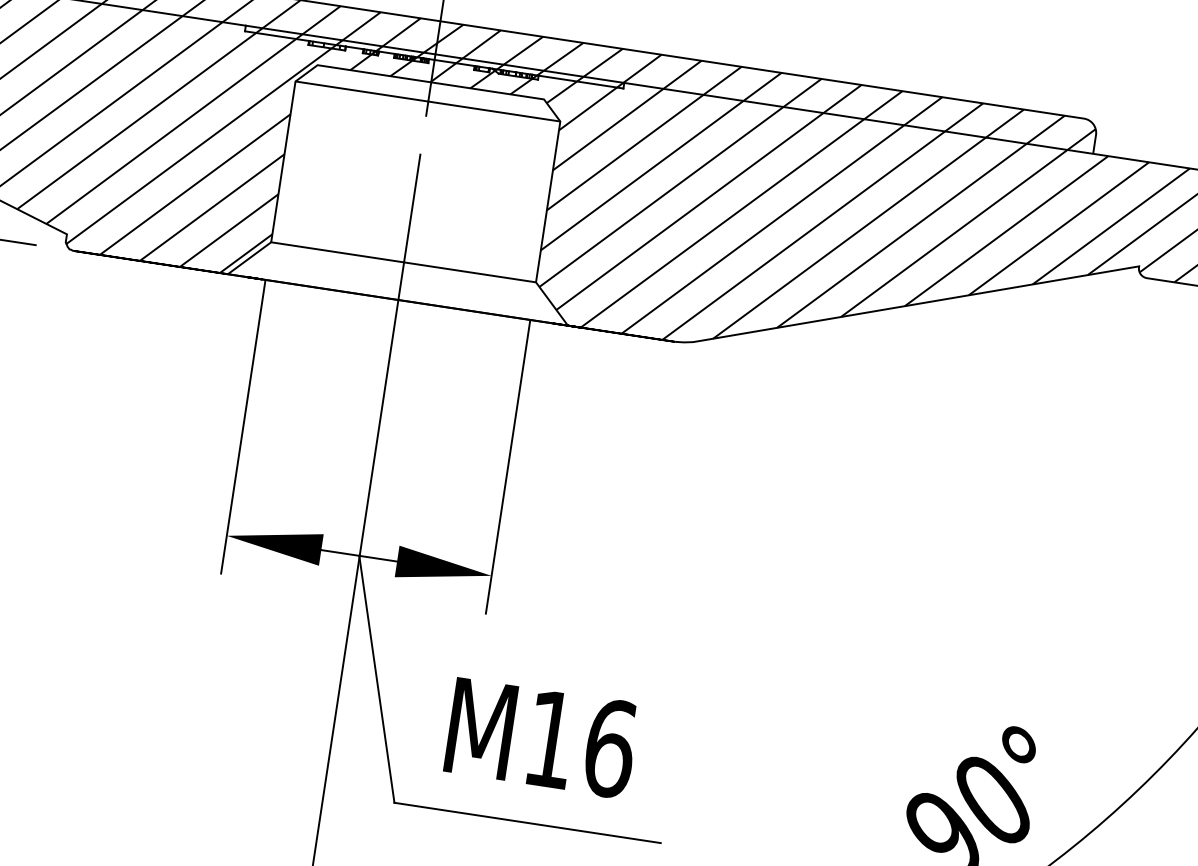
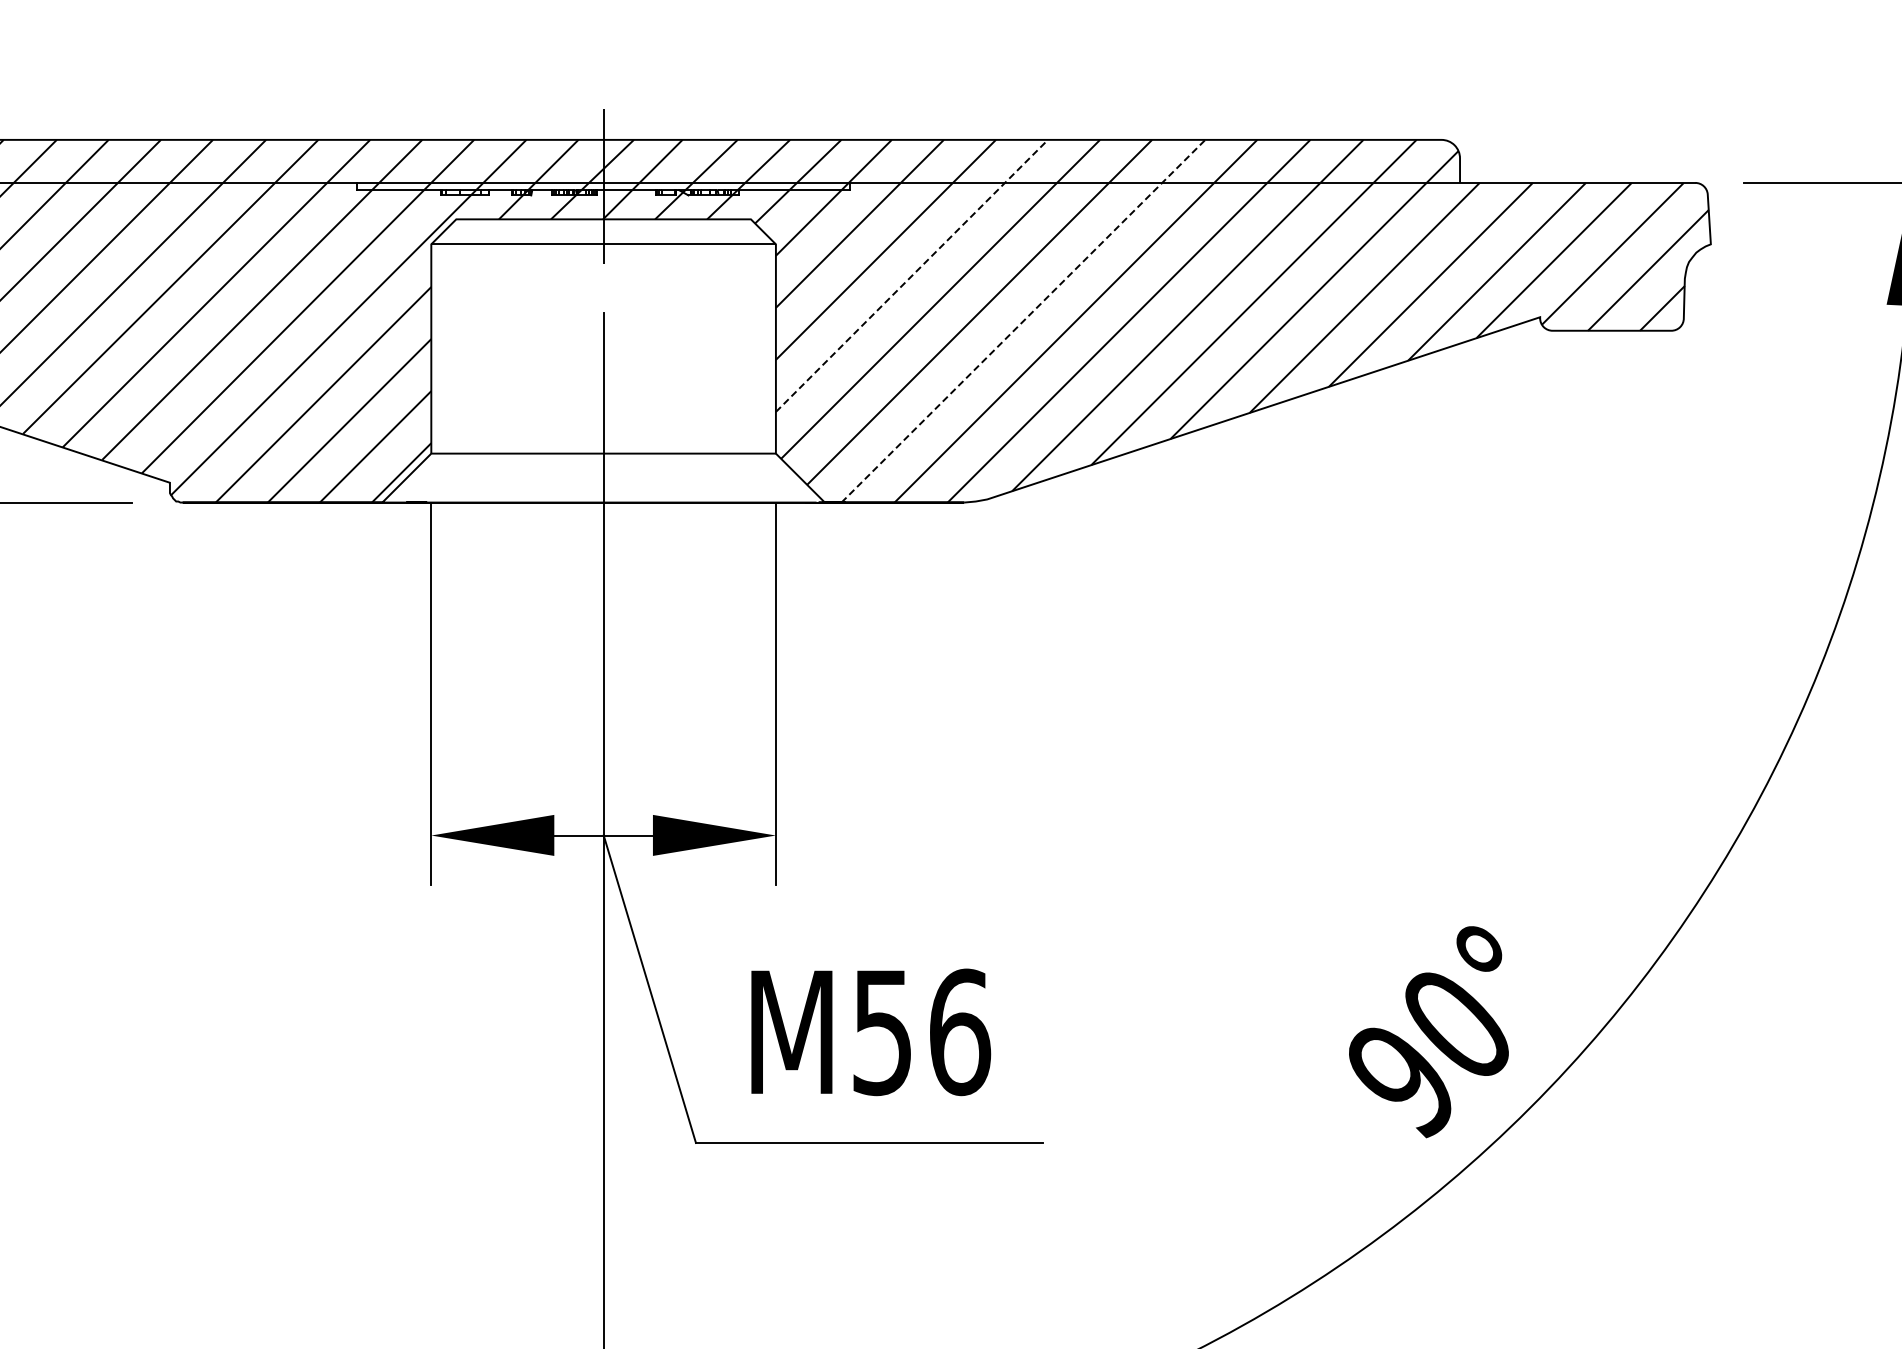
line: (661, 161) -> (912, 275), solid -> dashed
line: (741, 209) -> (1023, 321), solid -> dashed
text: (549, 740) -> (881, 1033), M16 -> M56

